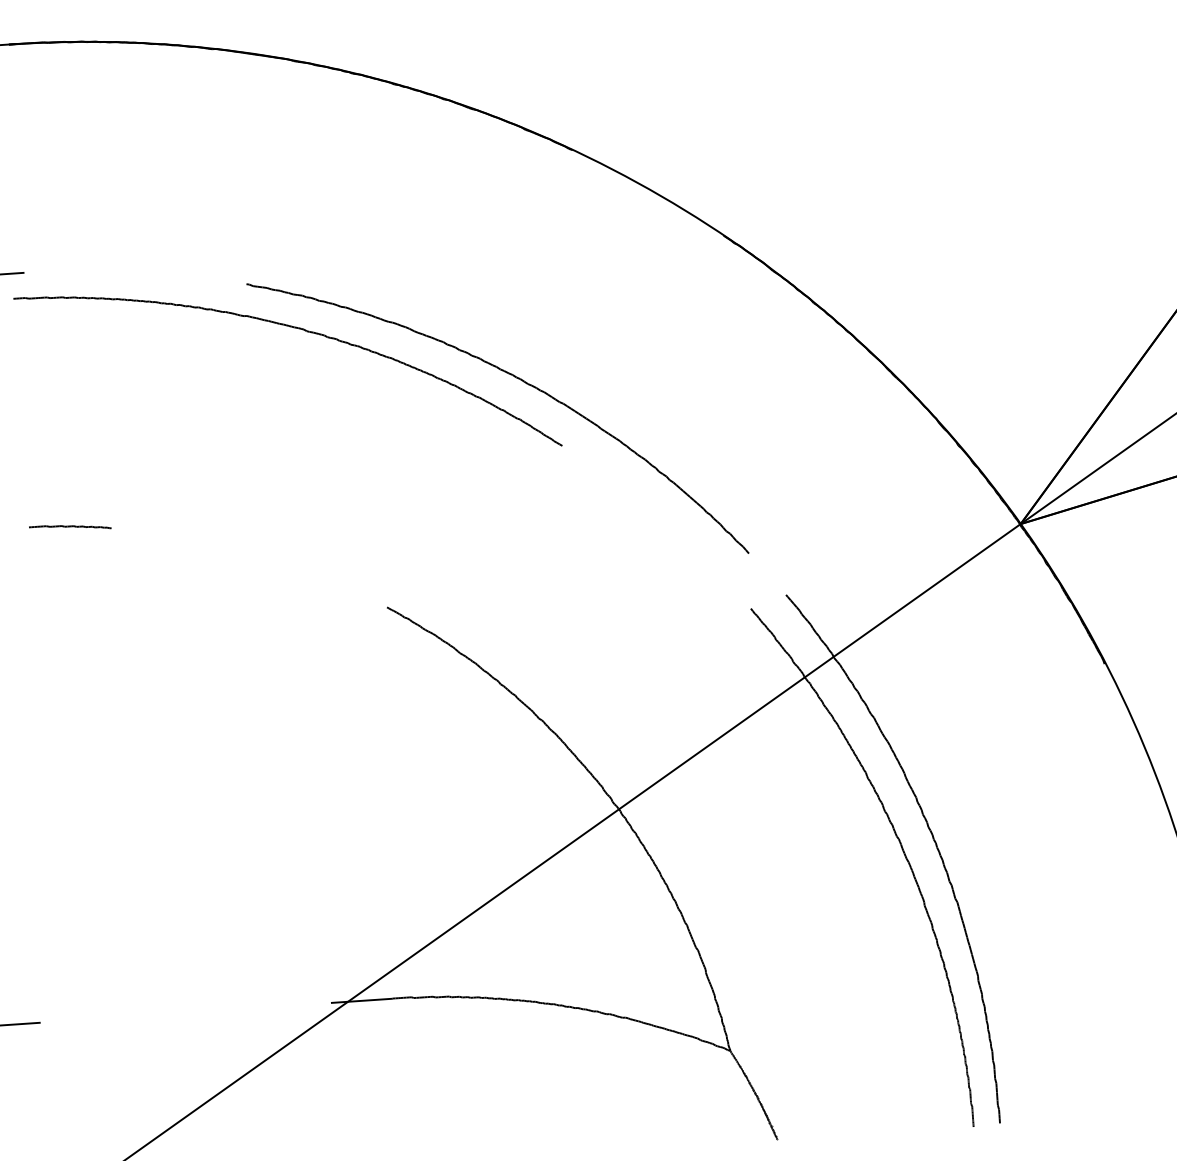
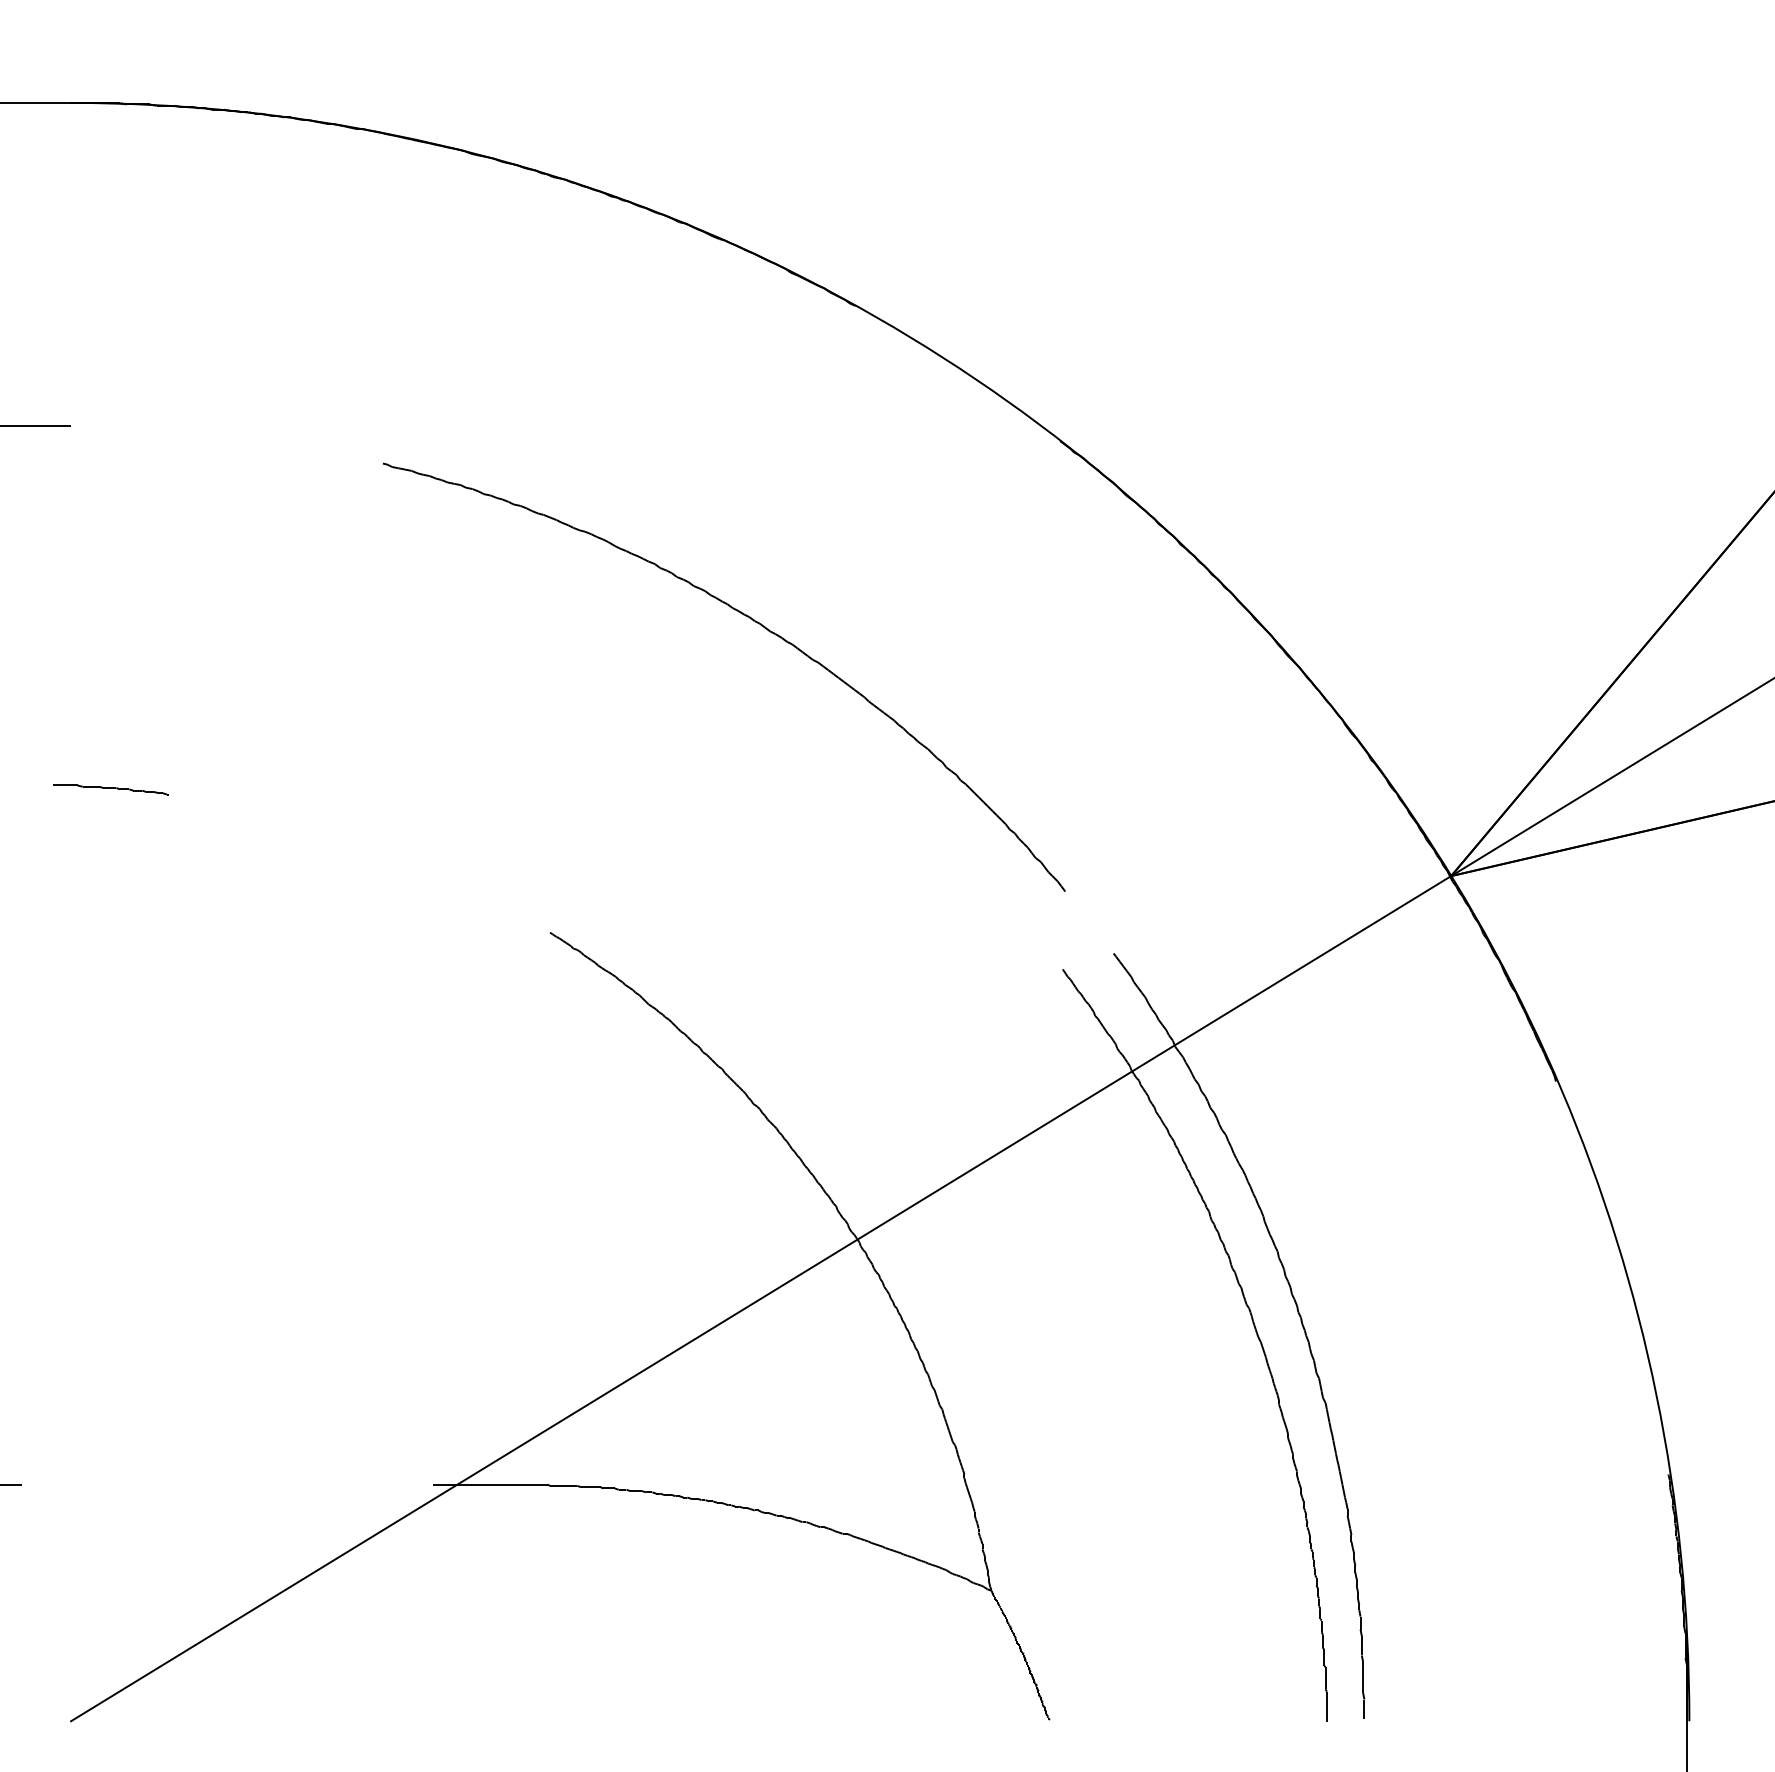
curve: (297, 328) -> (450, 531), removed

